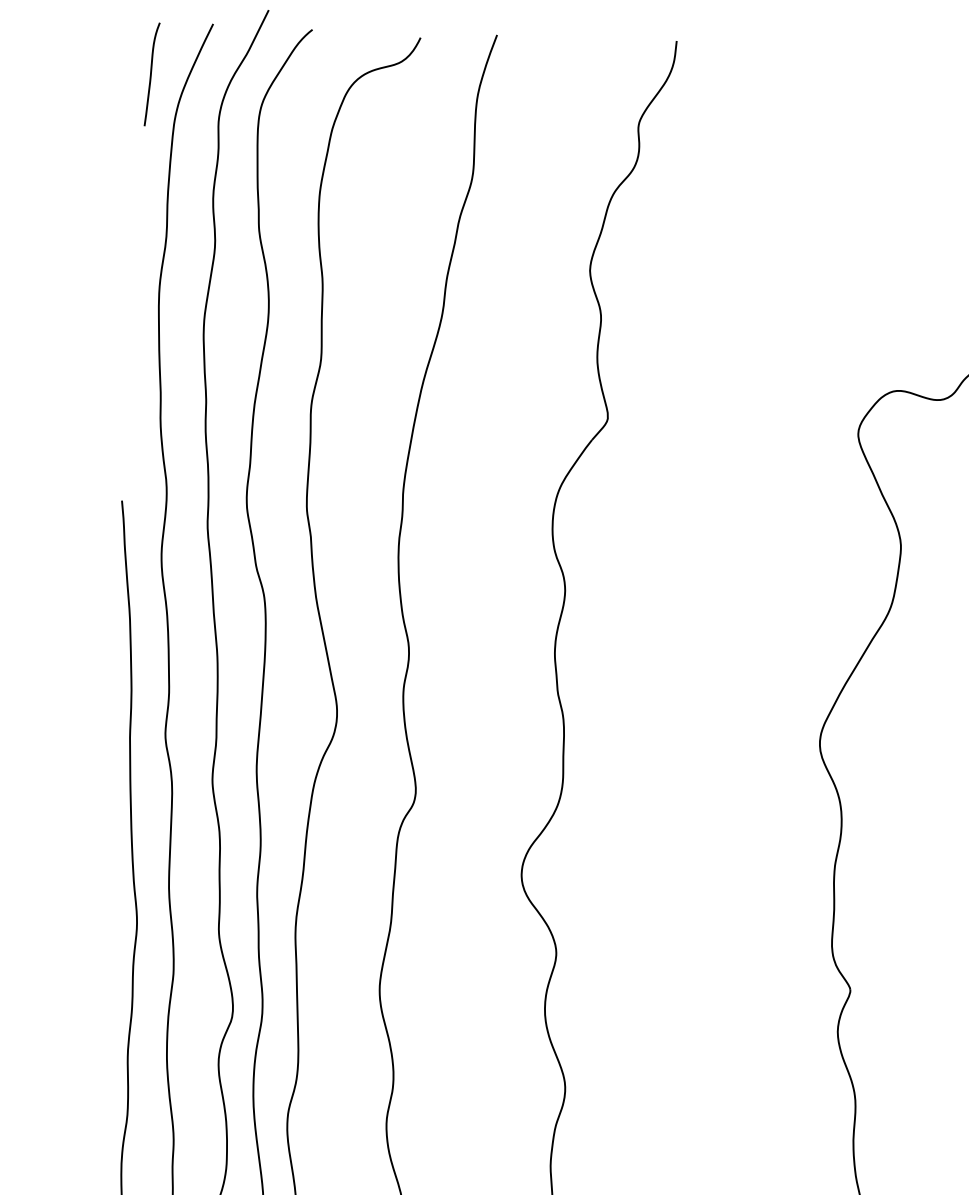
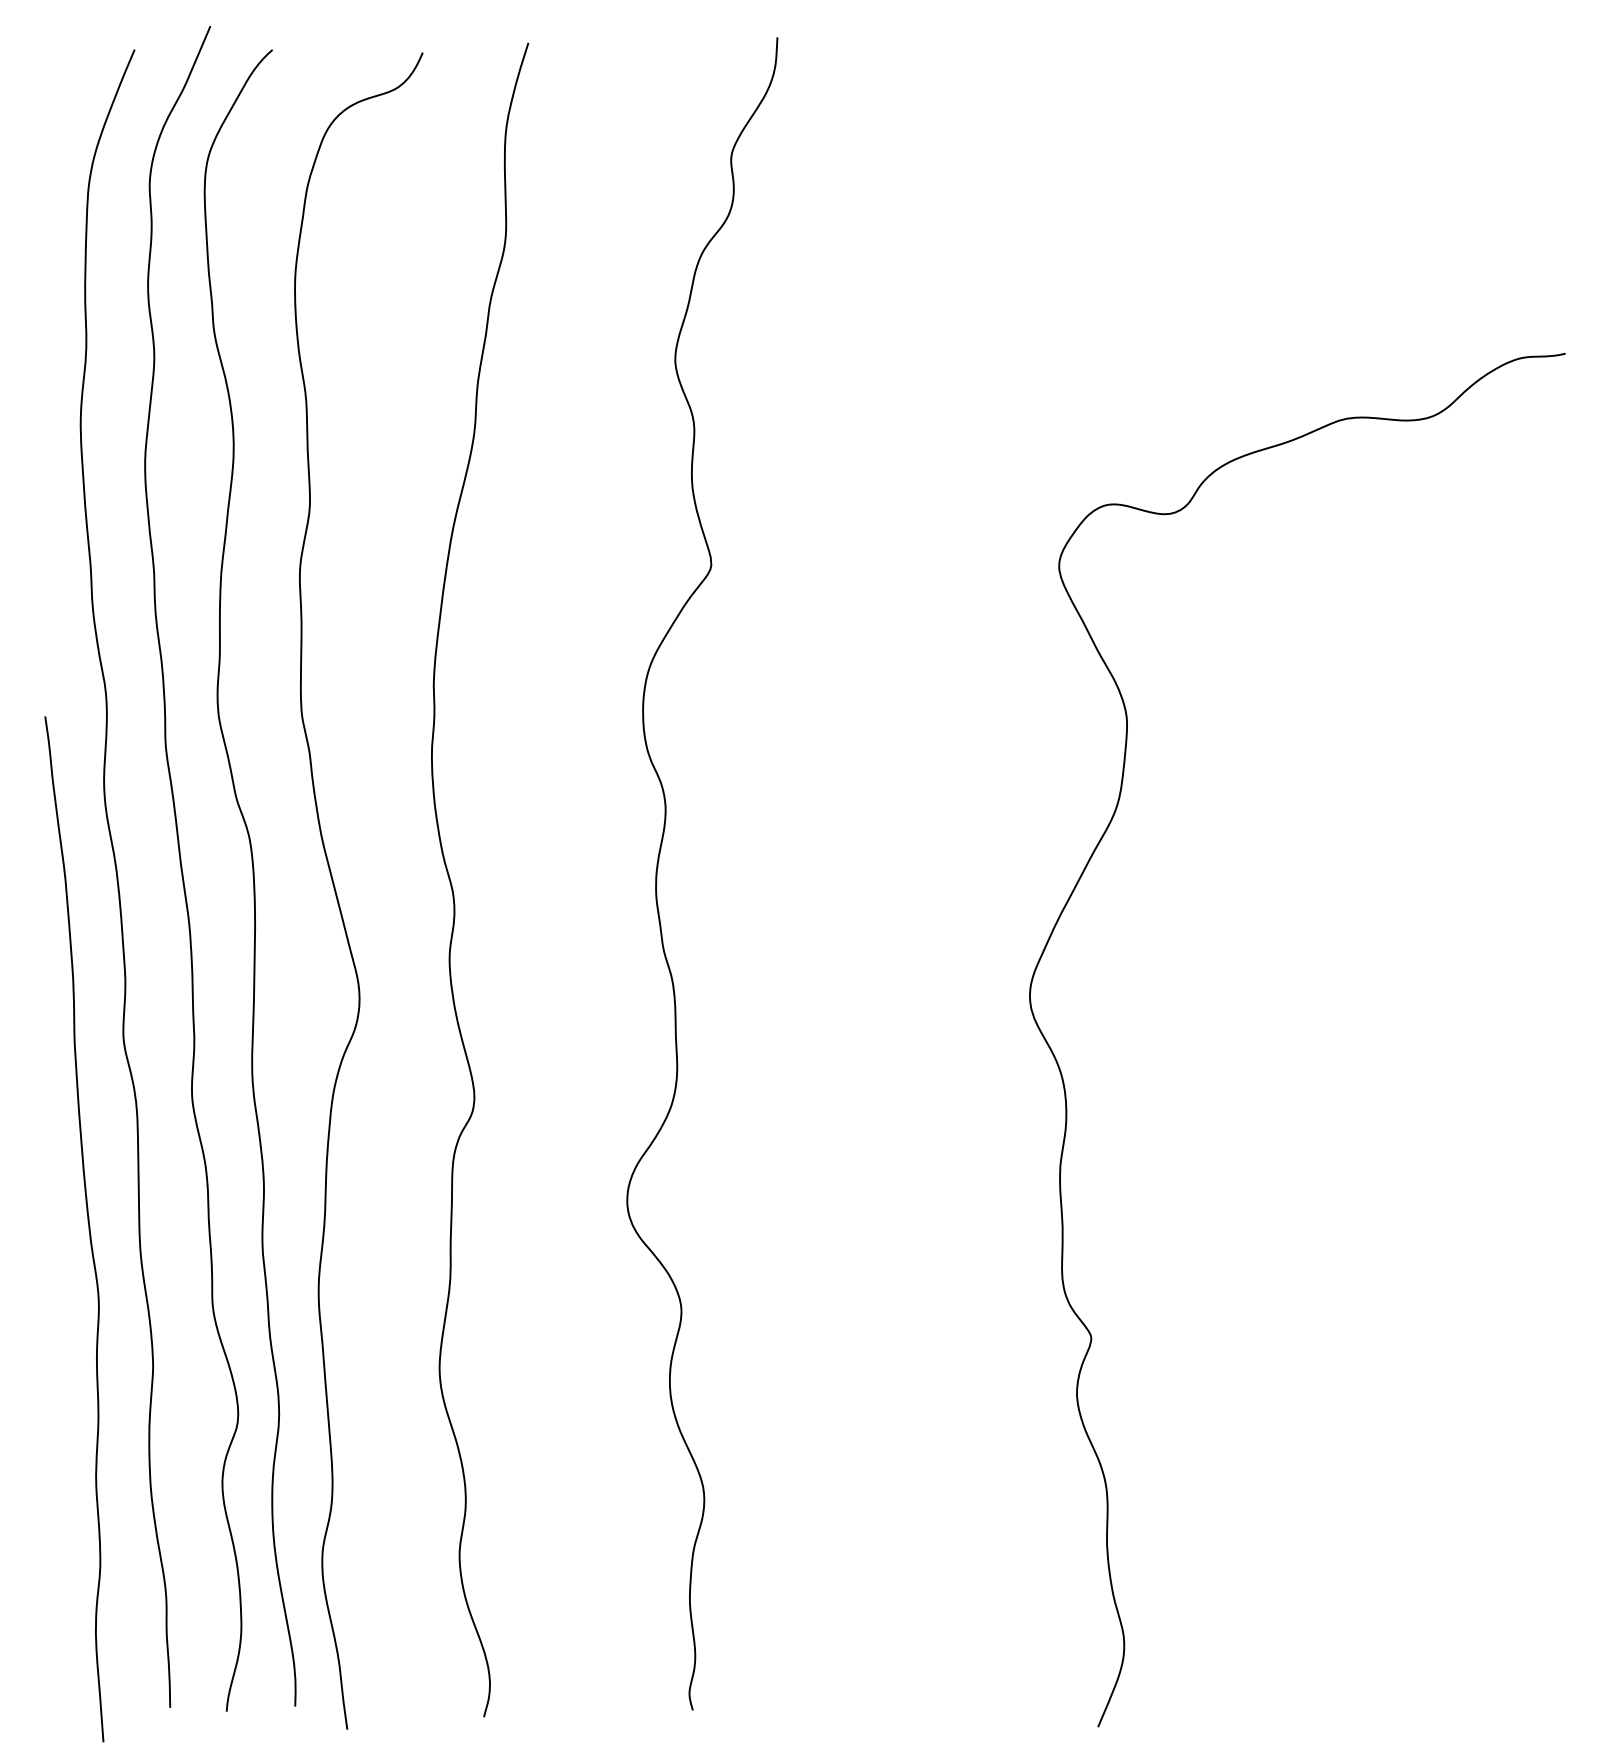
curve: (151, 74) -> (53, 124), removed

